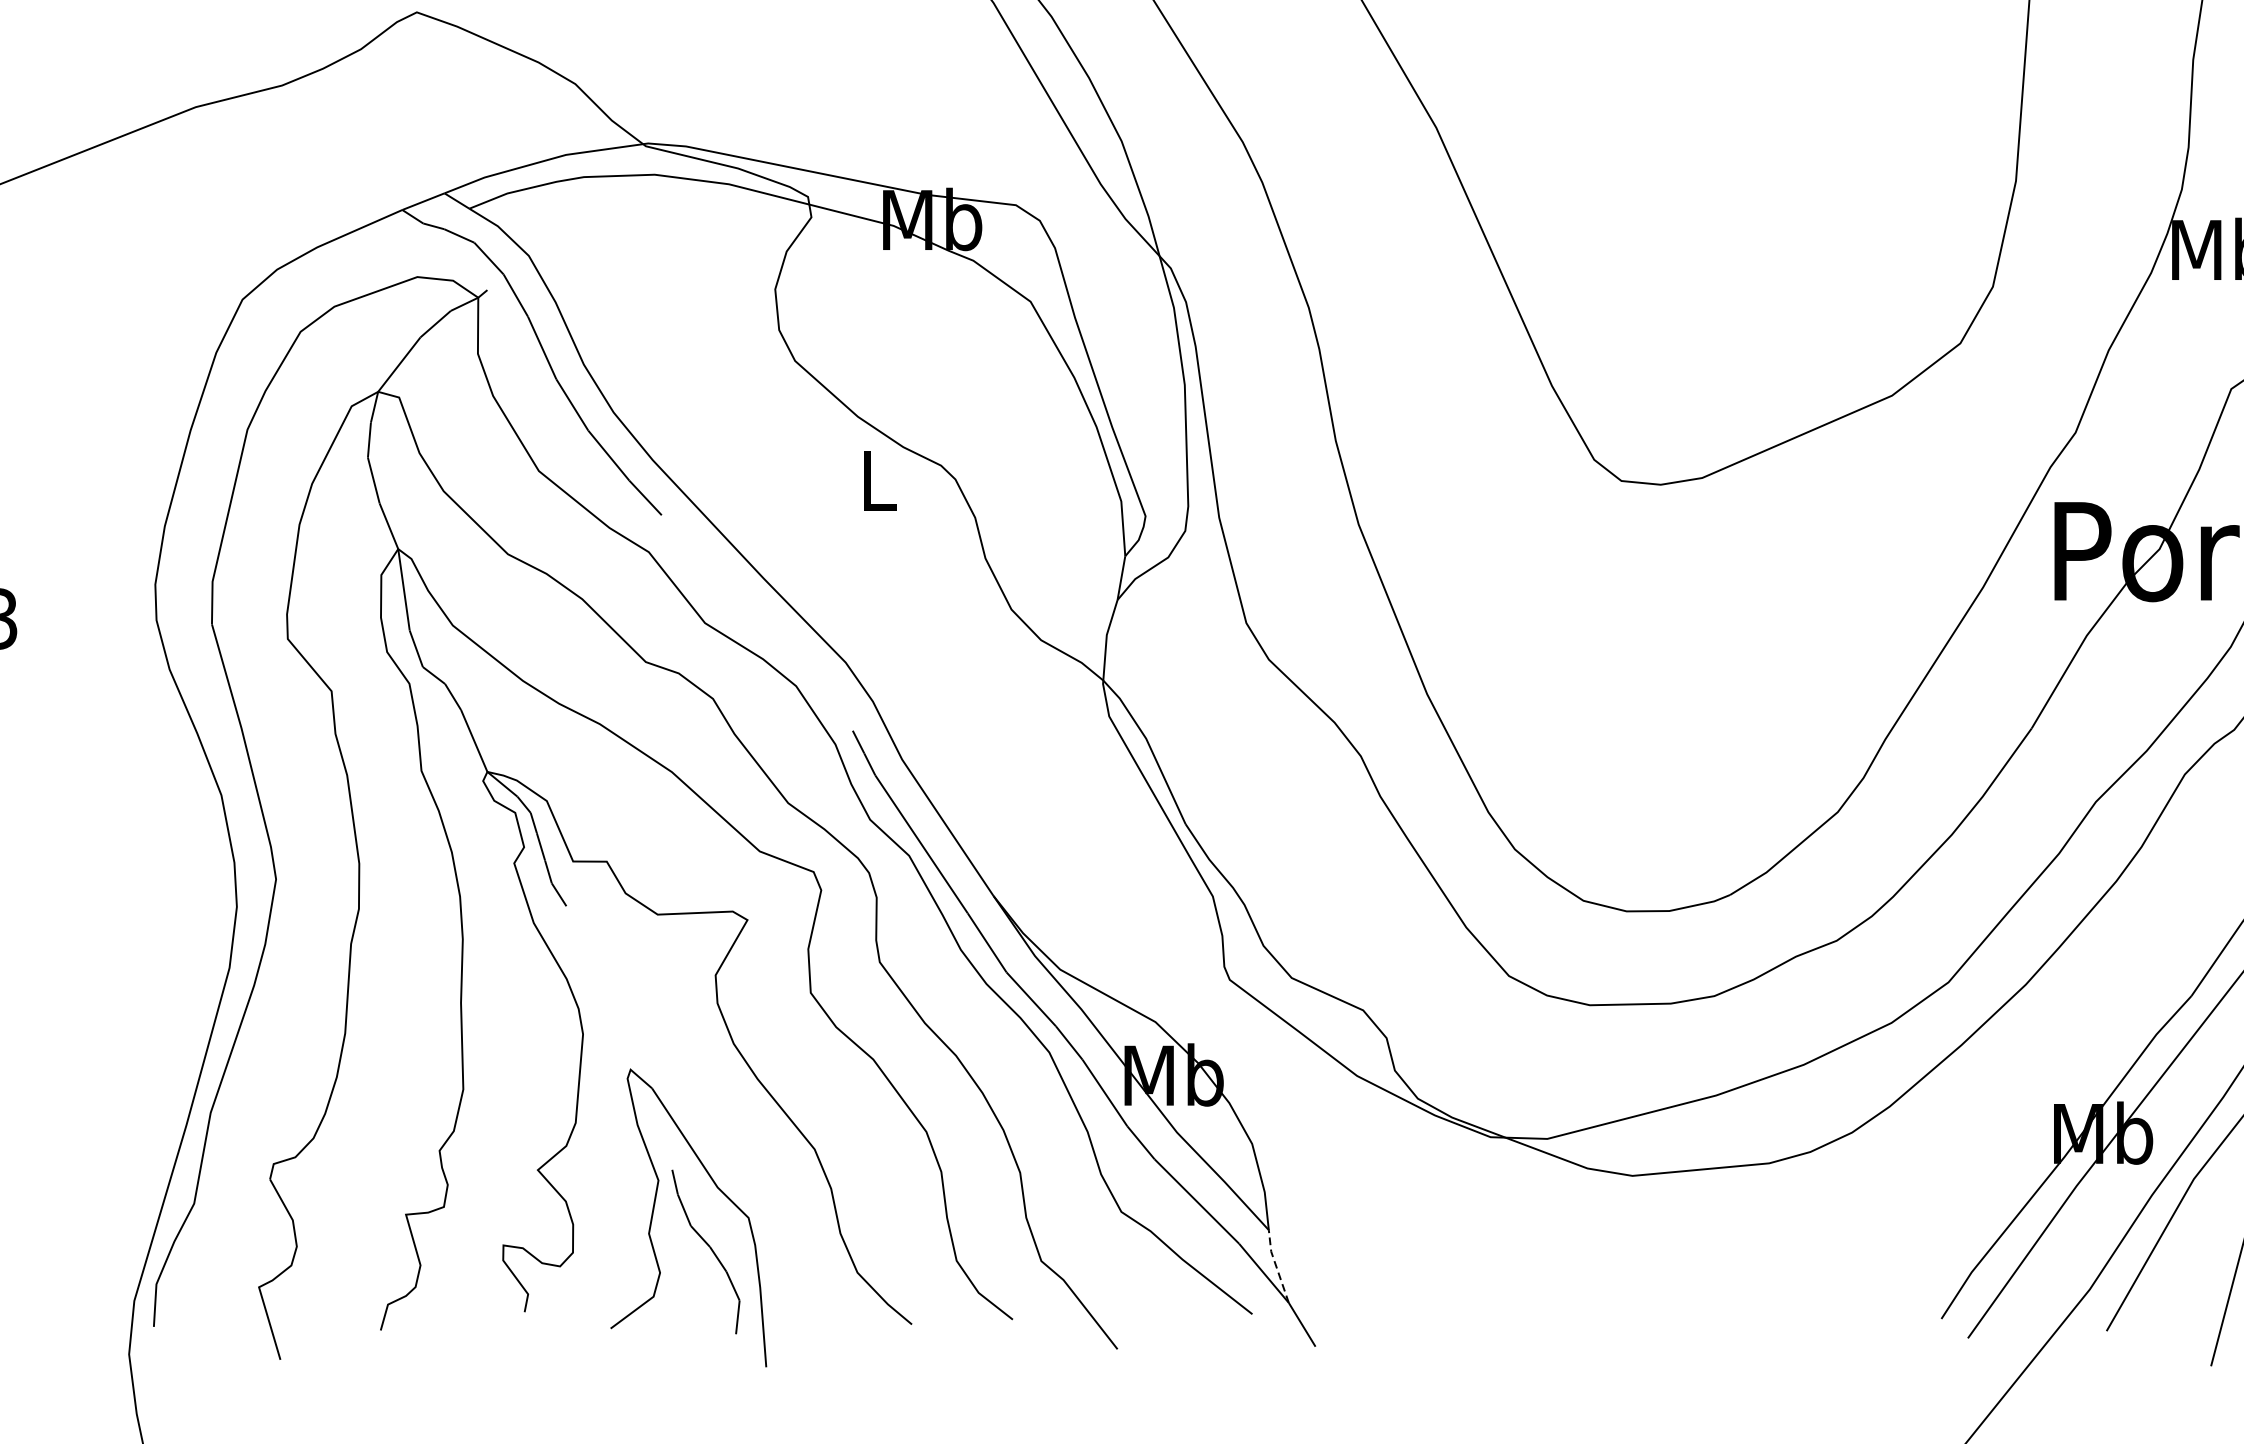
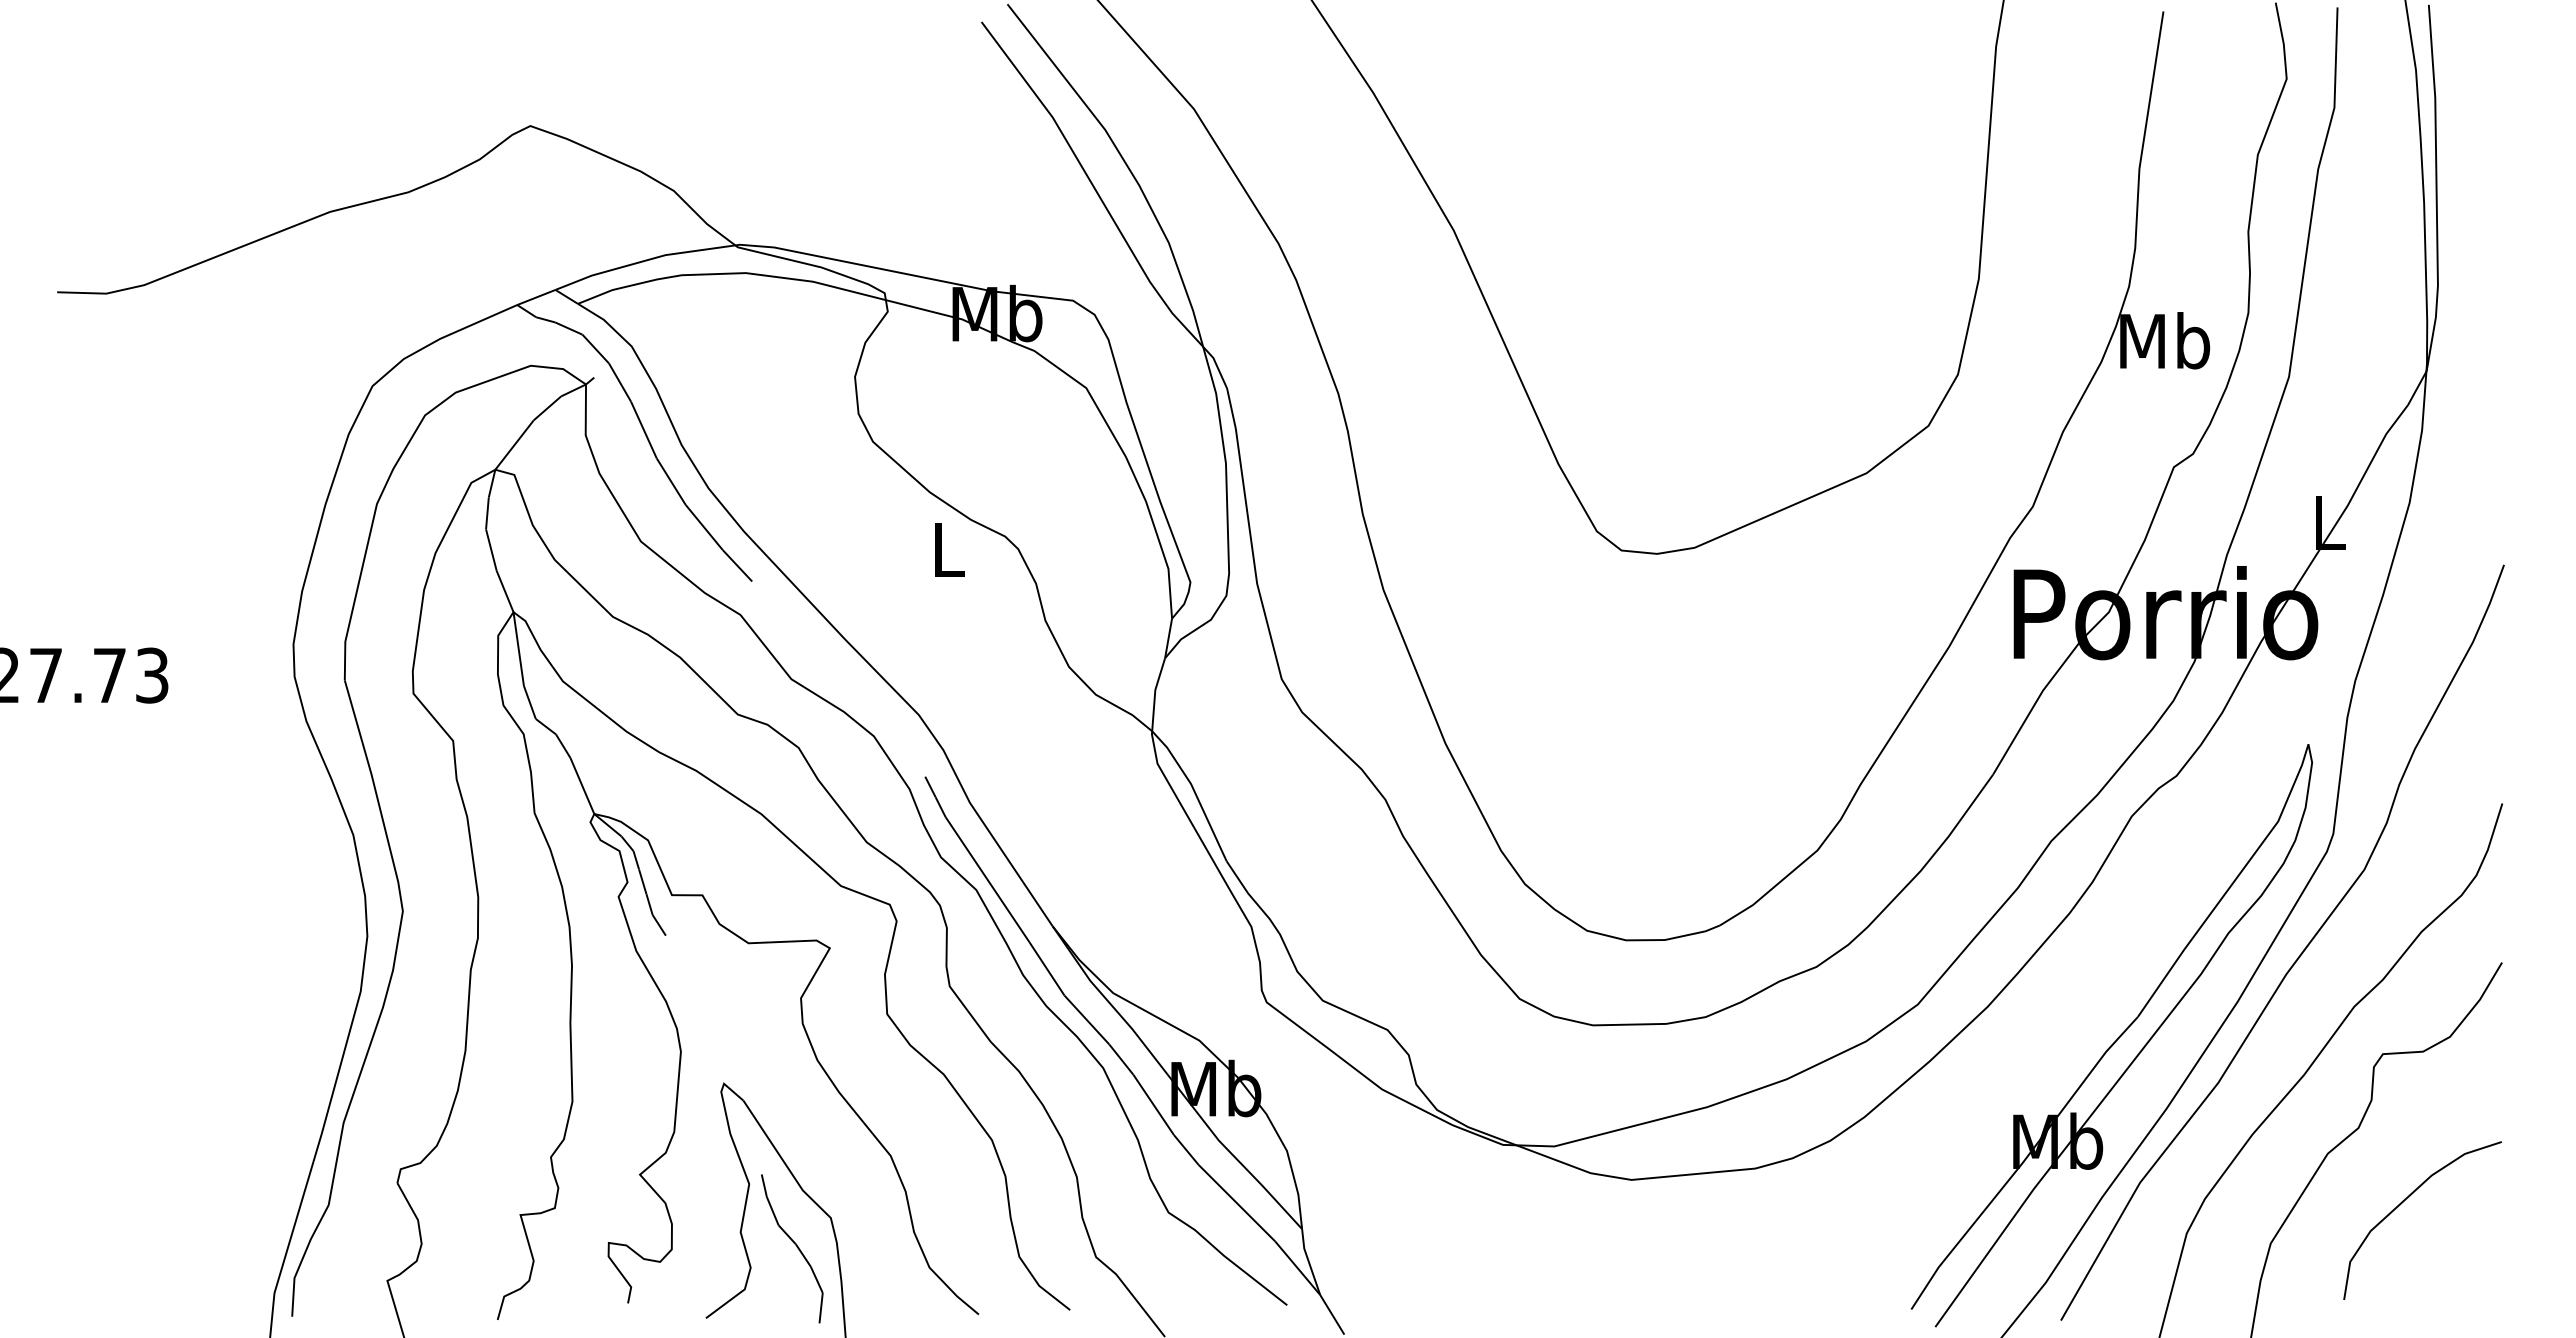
line: (1275, 1265) -> (1308, 1261), dashed -> solid

